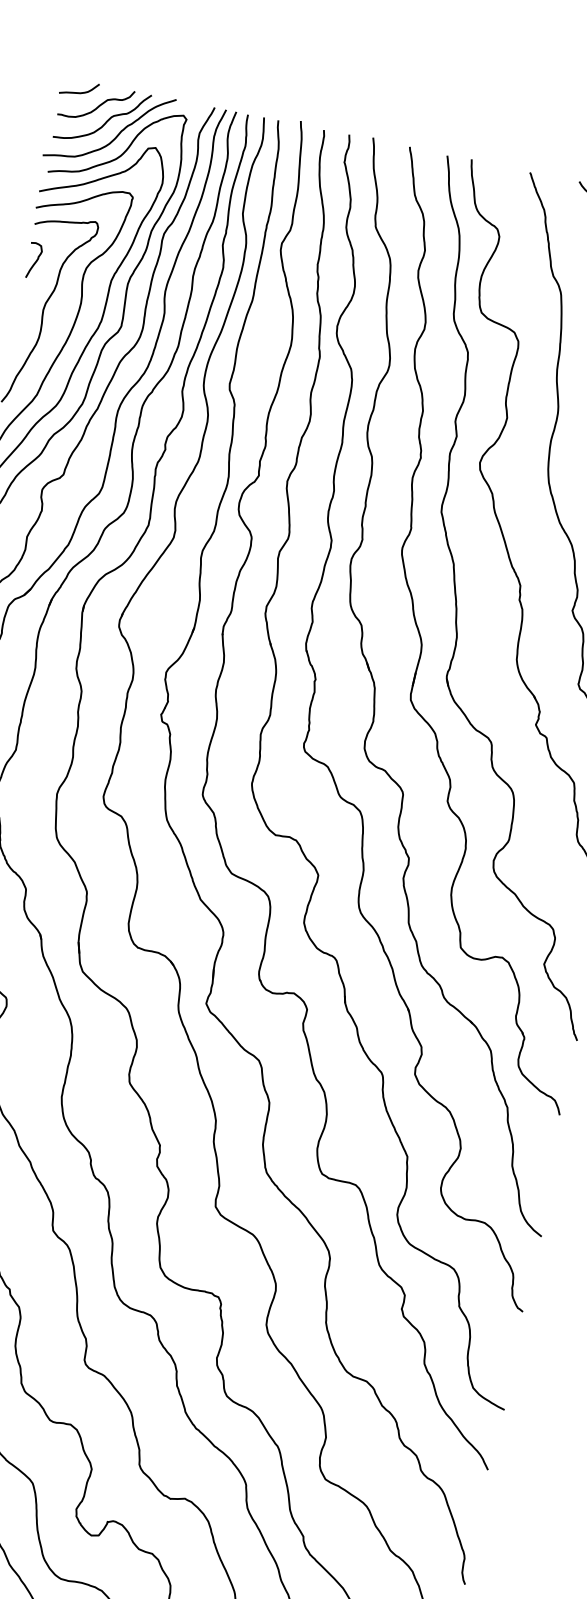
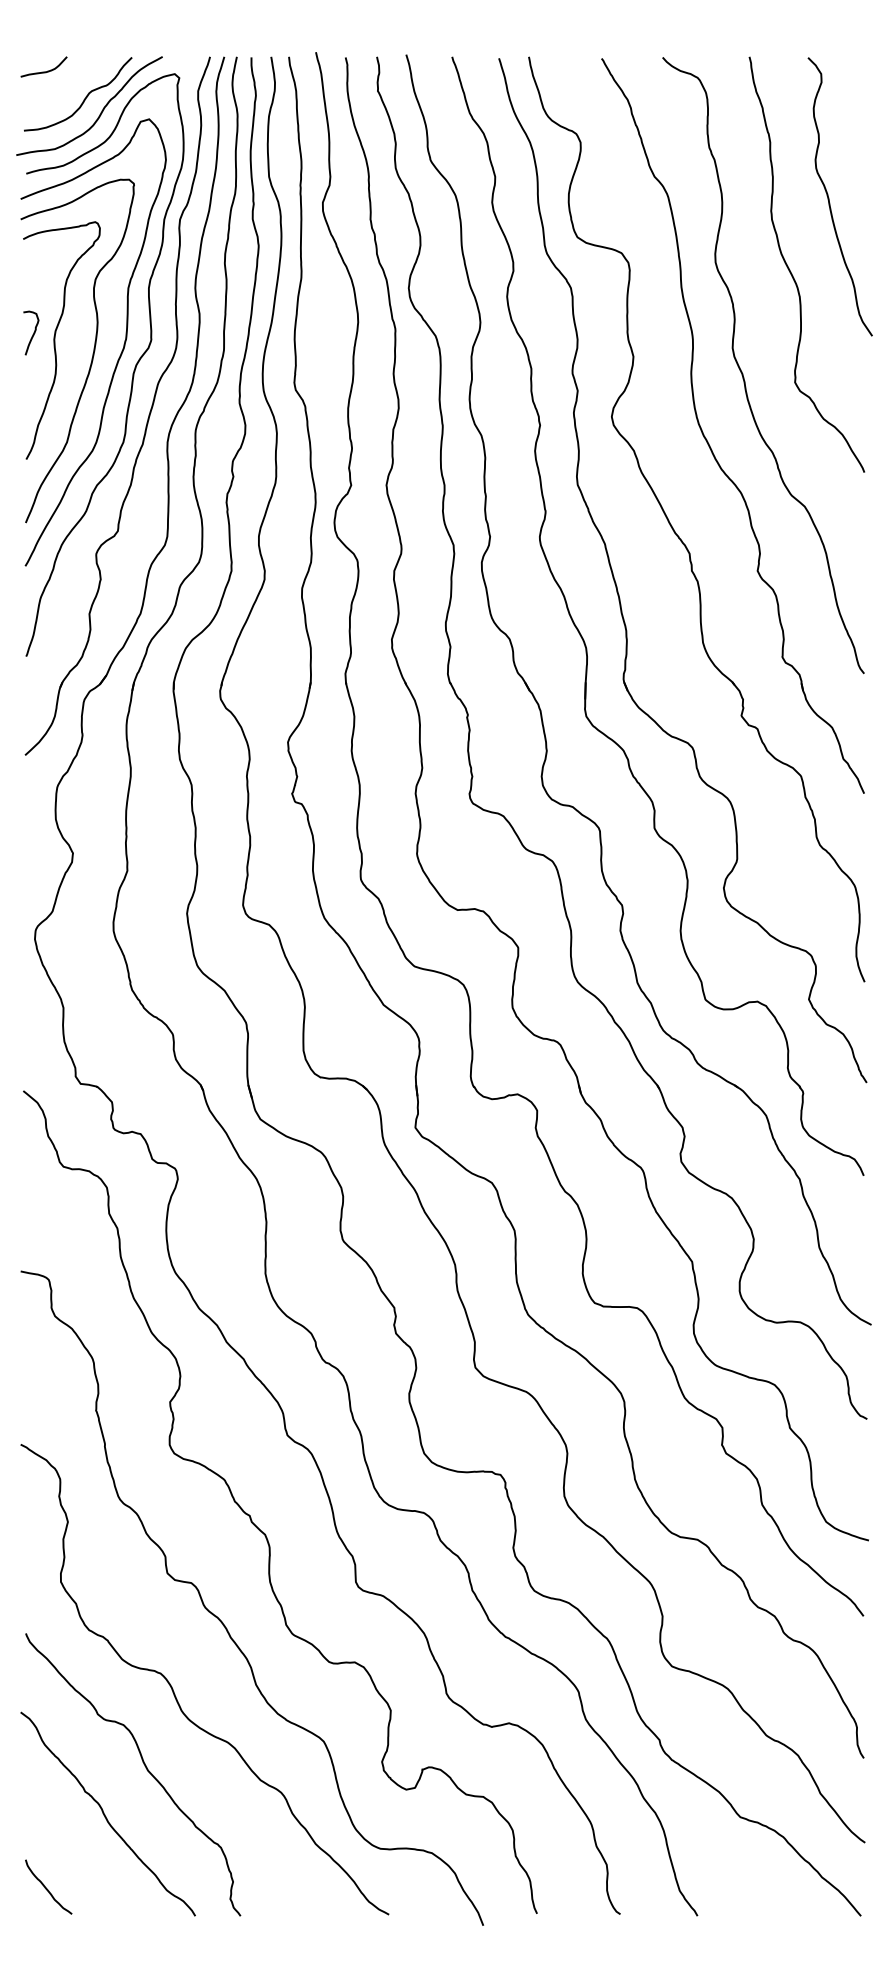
curve: (99, 104) -> (71, 81), removed
curve: (35, 260) -> (33, 332), moved

